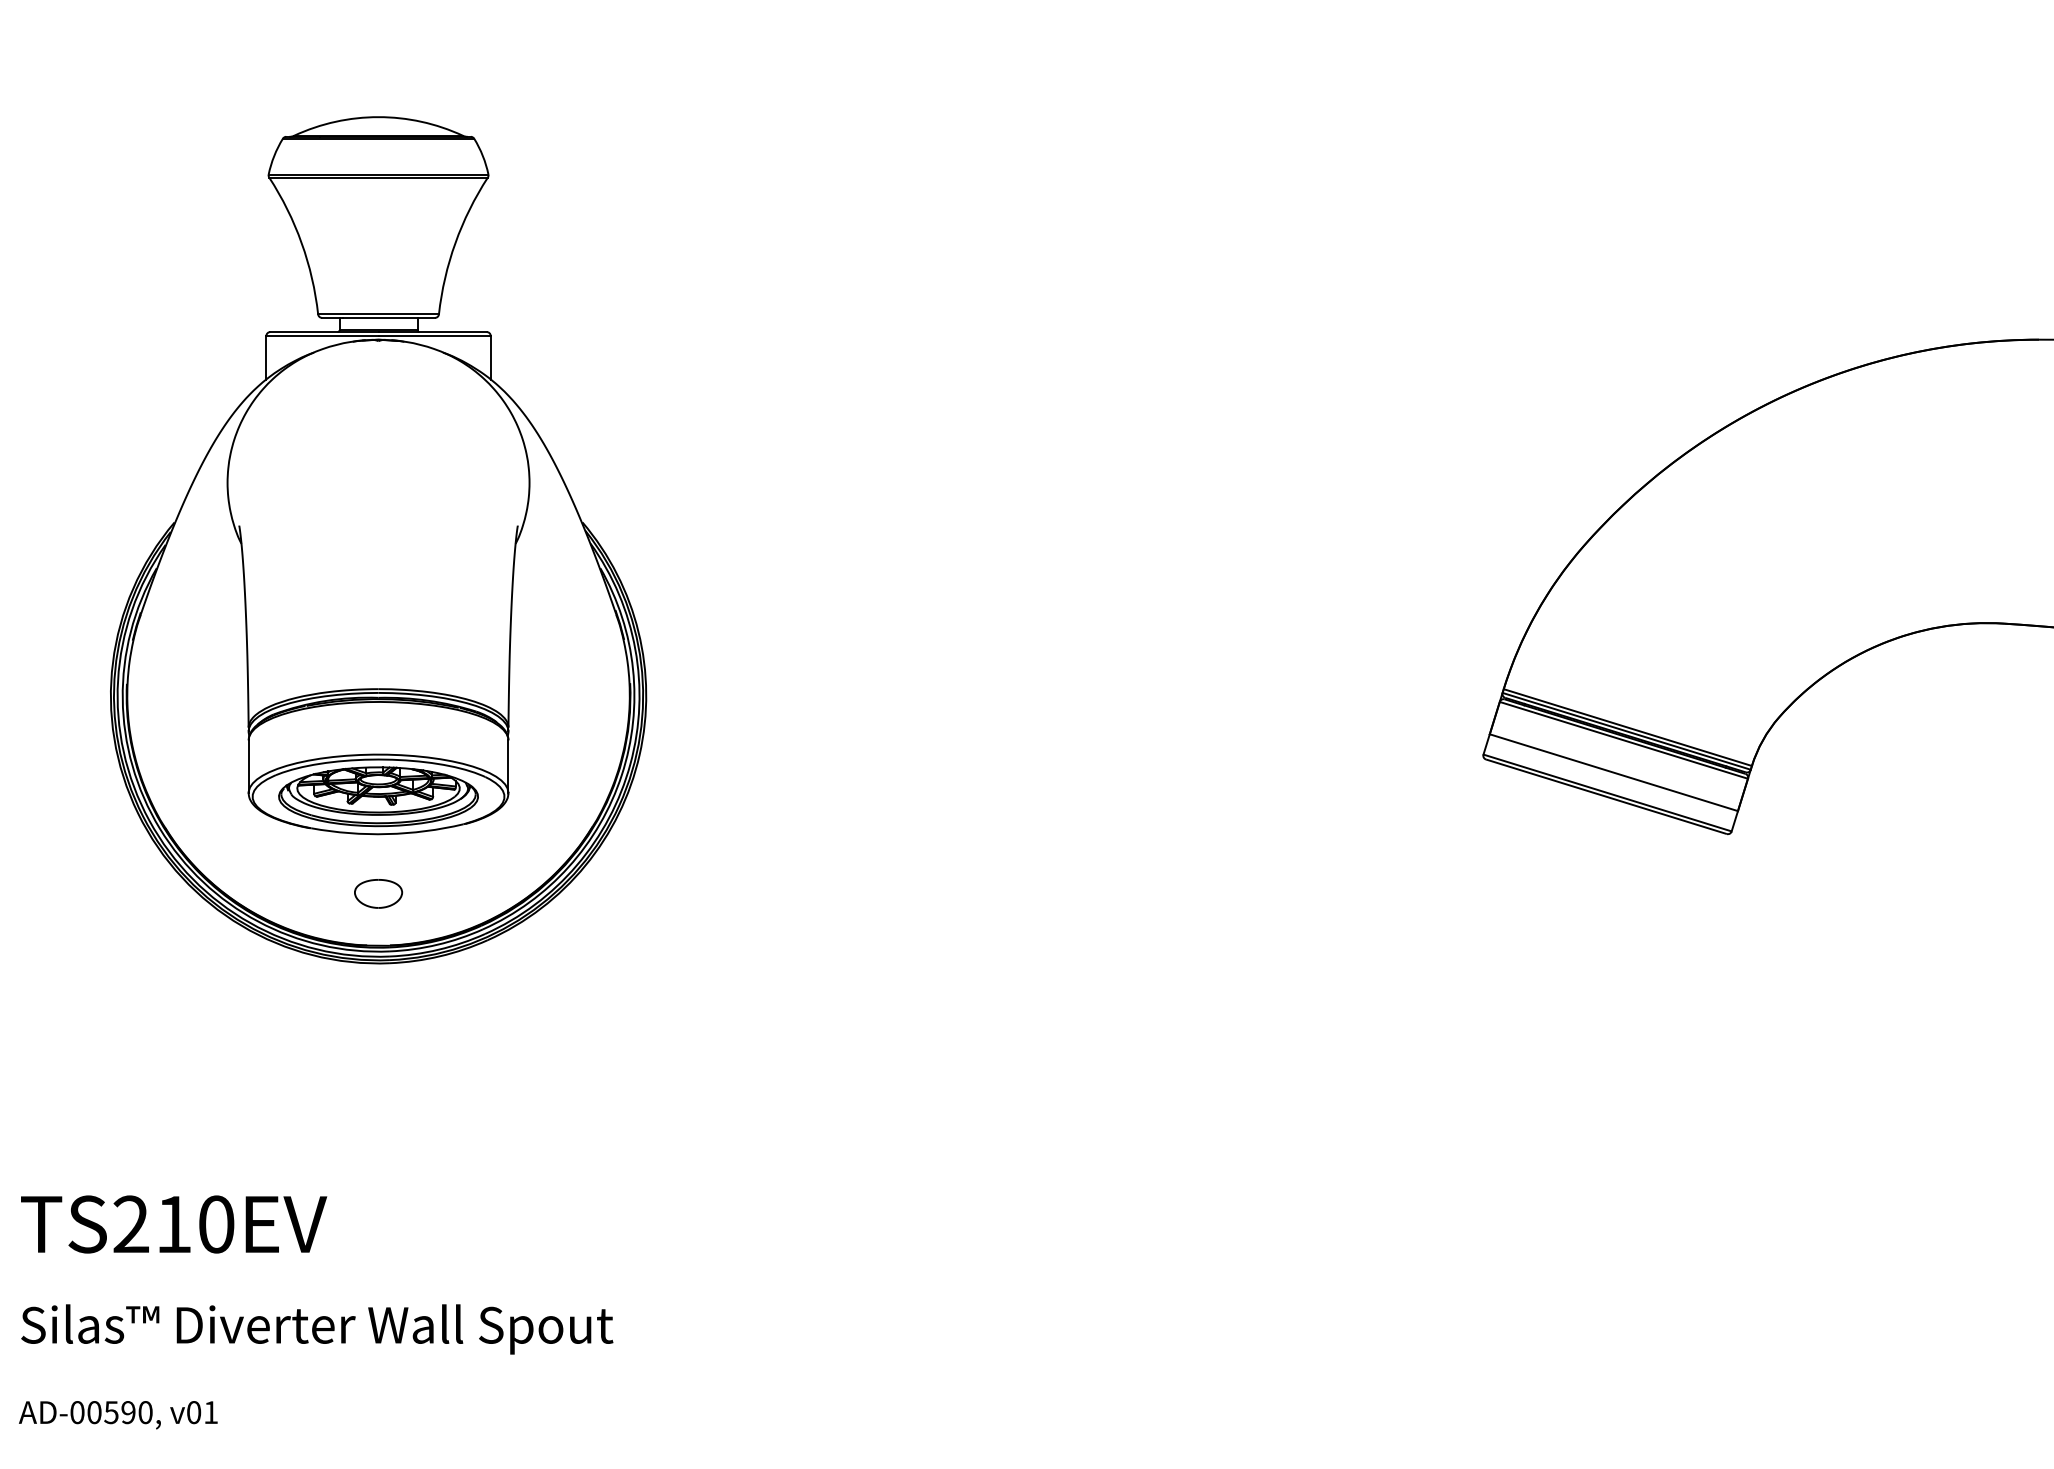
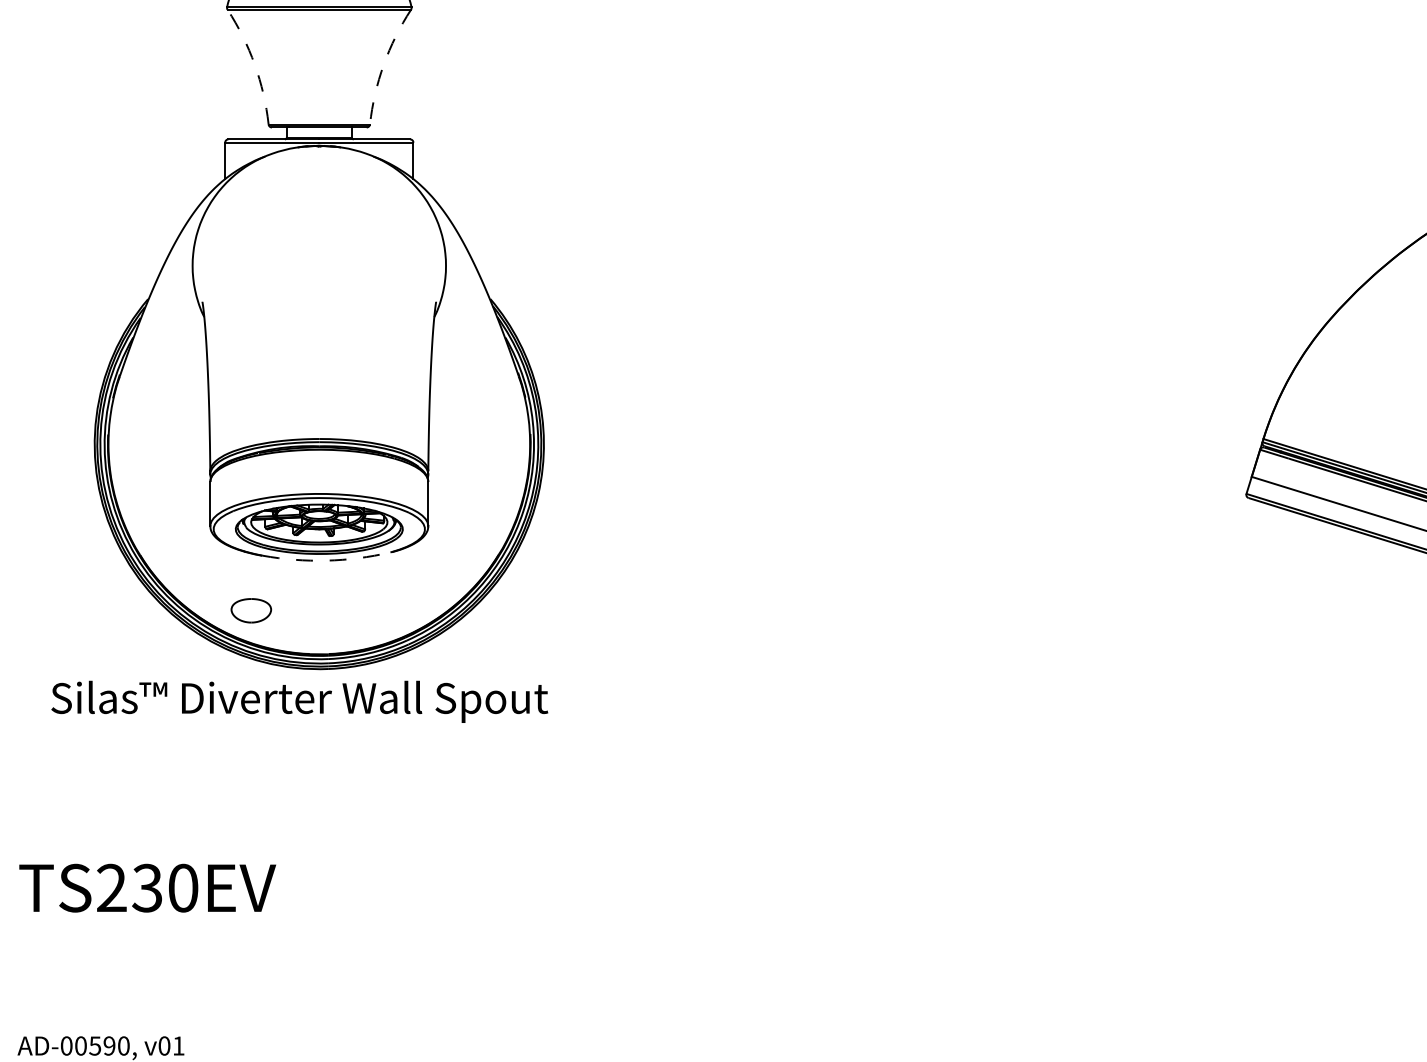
arc: (301, 243) -> (254, 65), solid -> dashed
arc: (455, 243) -> (383, 65), solid -> dashed
arc: (387, 834) -> (326, 560), solid -> dashed
part: (378, 893) -> (251, 610), moved
text: (173, 1224) -> (147, 888), TS210EV -> TS230EV
text: (317, 1329) -> (299, 701), moved

